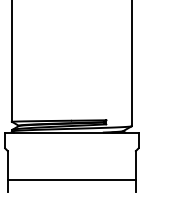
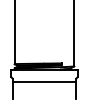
line: (71, 180) -> (44, 82), moved

